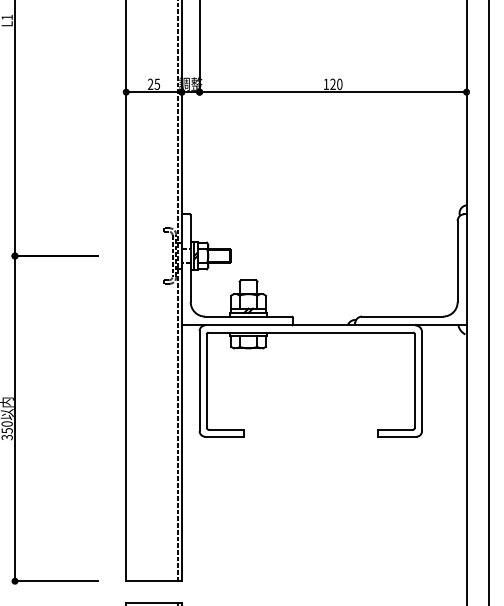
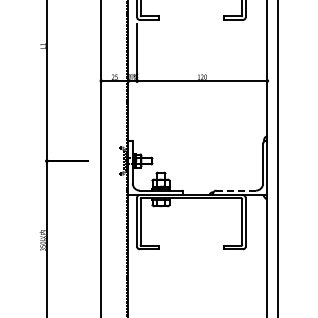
line: (403, 316) -> (236, 190), solid -> dashed

